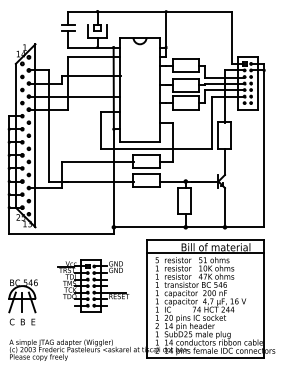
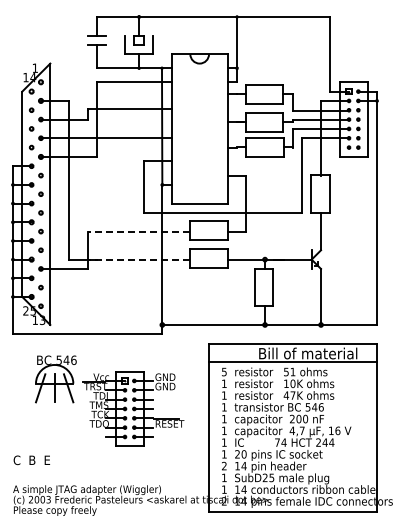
line: (97, 161) -> (138, 231), solid -> dashed
line: (97, 181) -> (138, 259), solid -> dashed
part: (22, 296) -> (55, 379), moved

